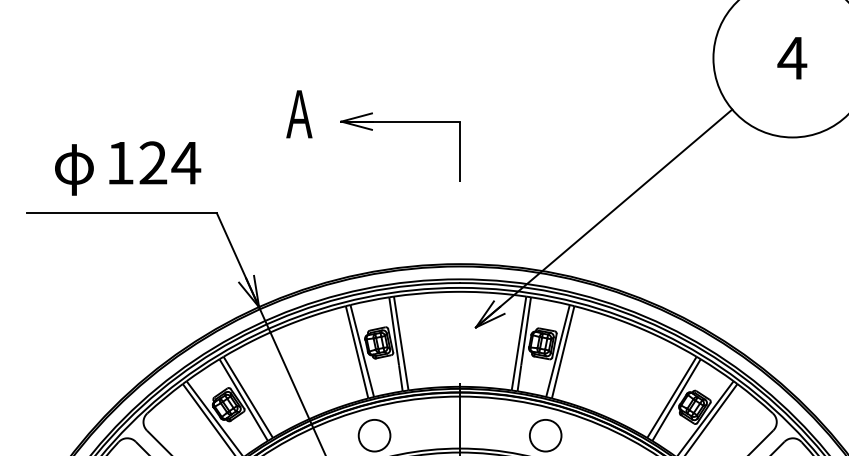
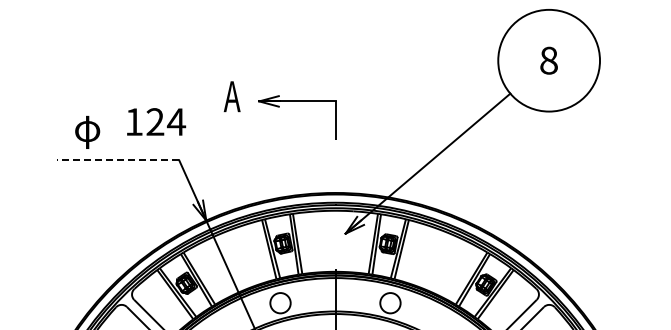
text: (791, 57) -> (548, 60), 4 -> 8
text: (155, 162) -> (156, 121), moved
line: (120, 213) -> (117, 160), solid -> dashed

